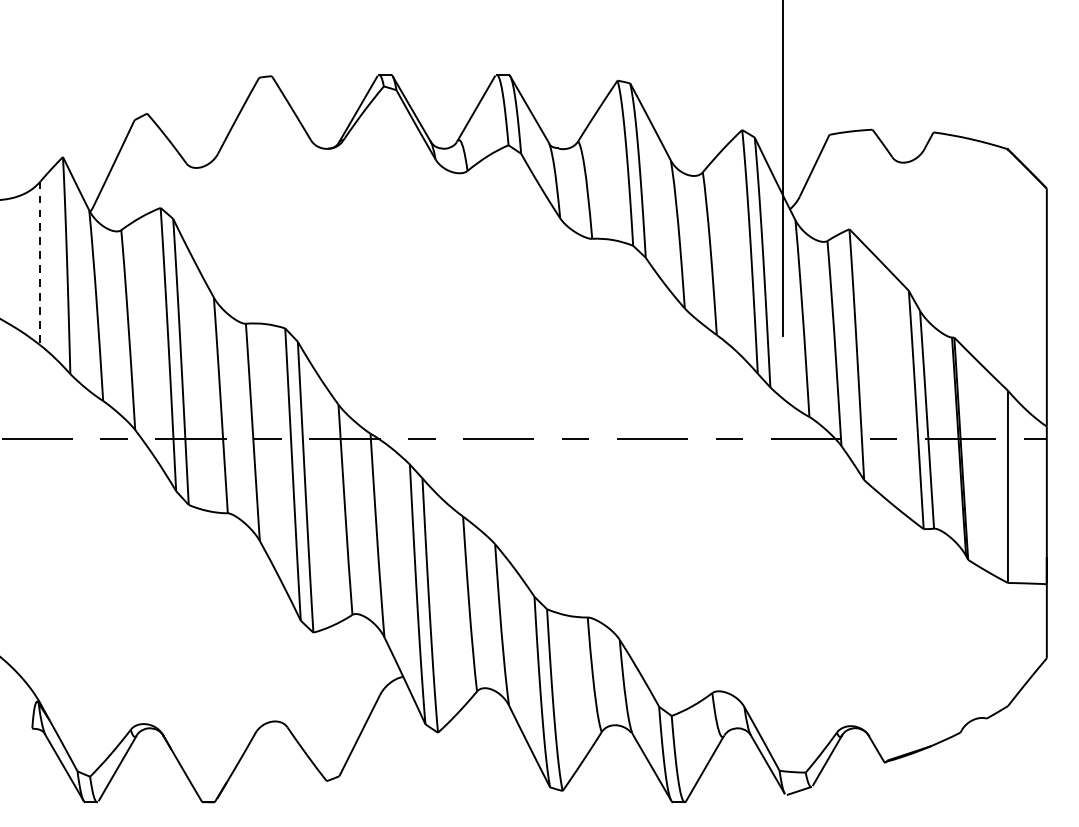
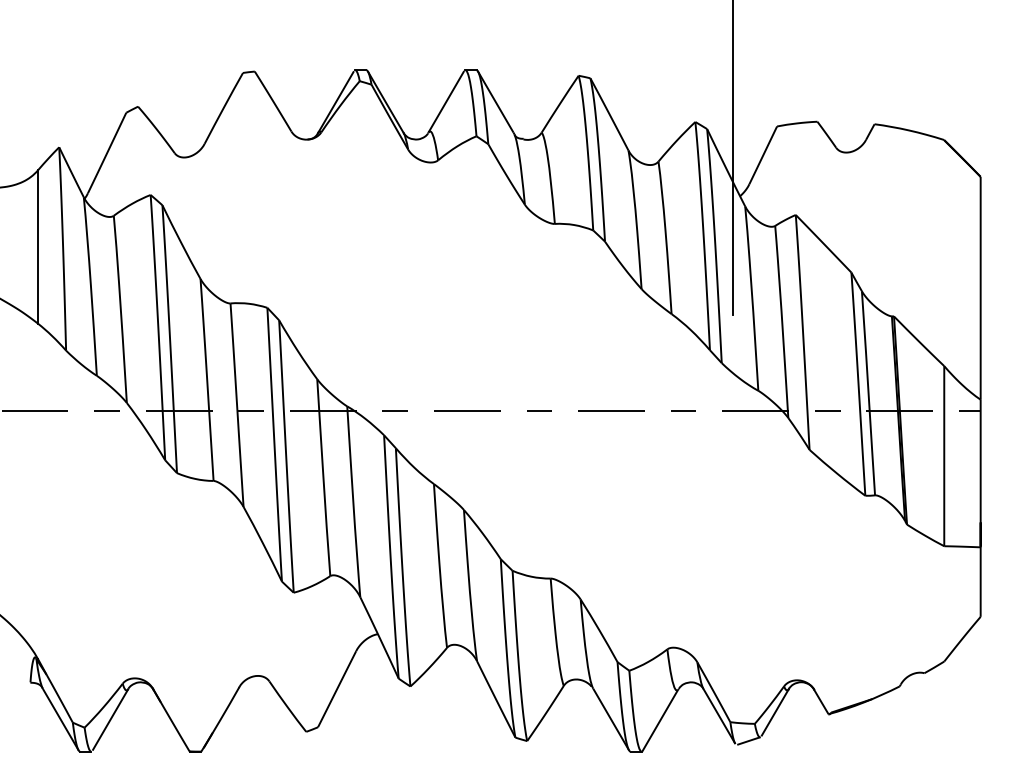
line: (40, 264) -> (38, 247), dashed -> solid

